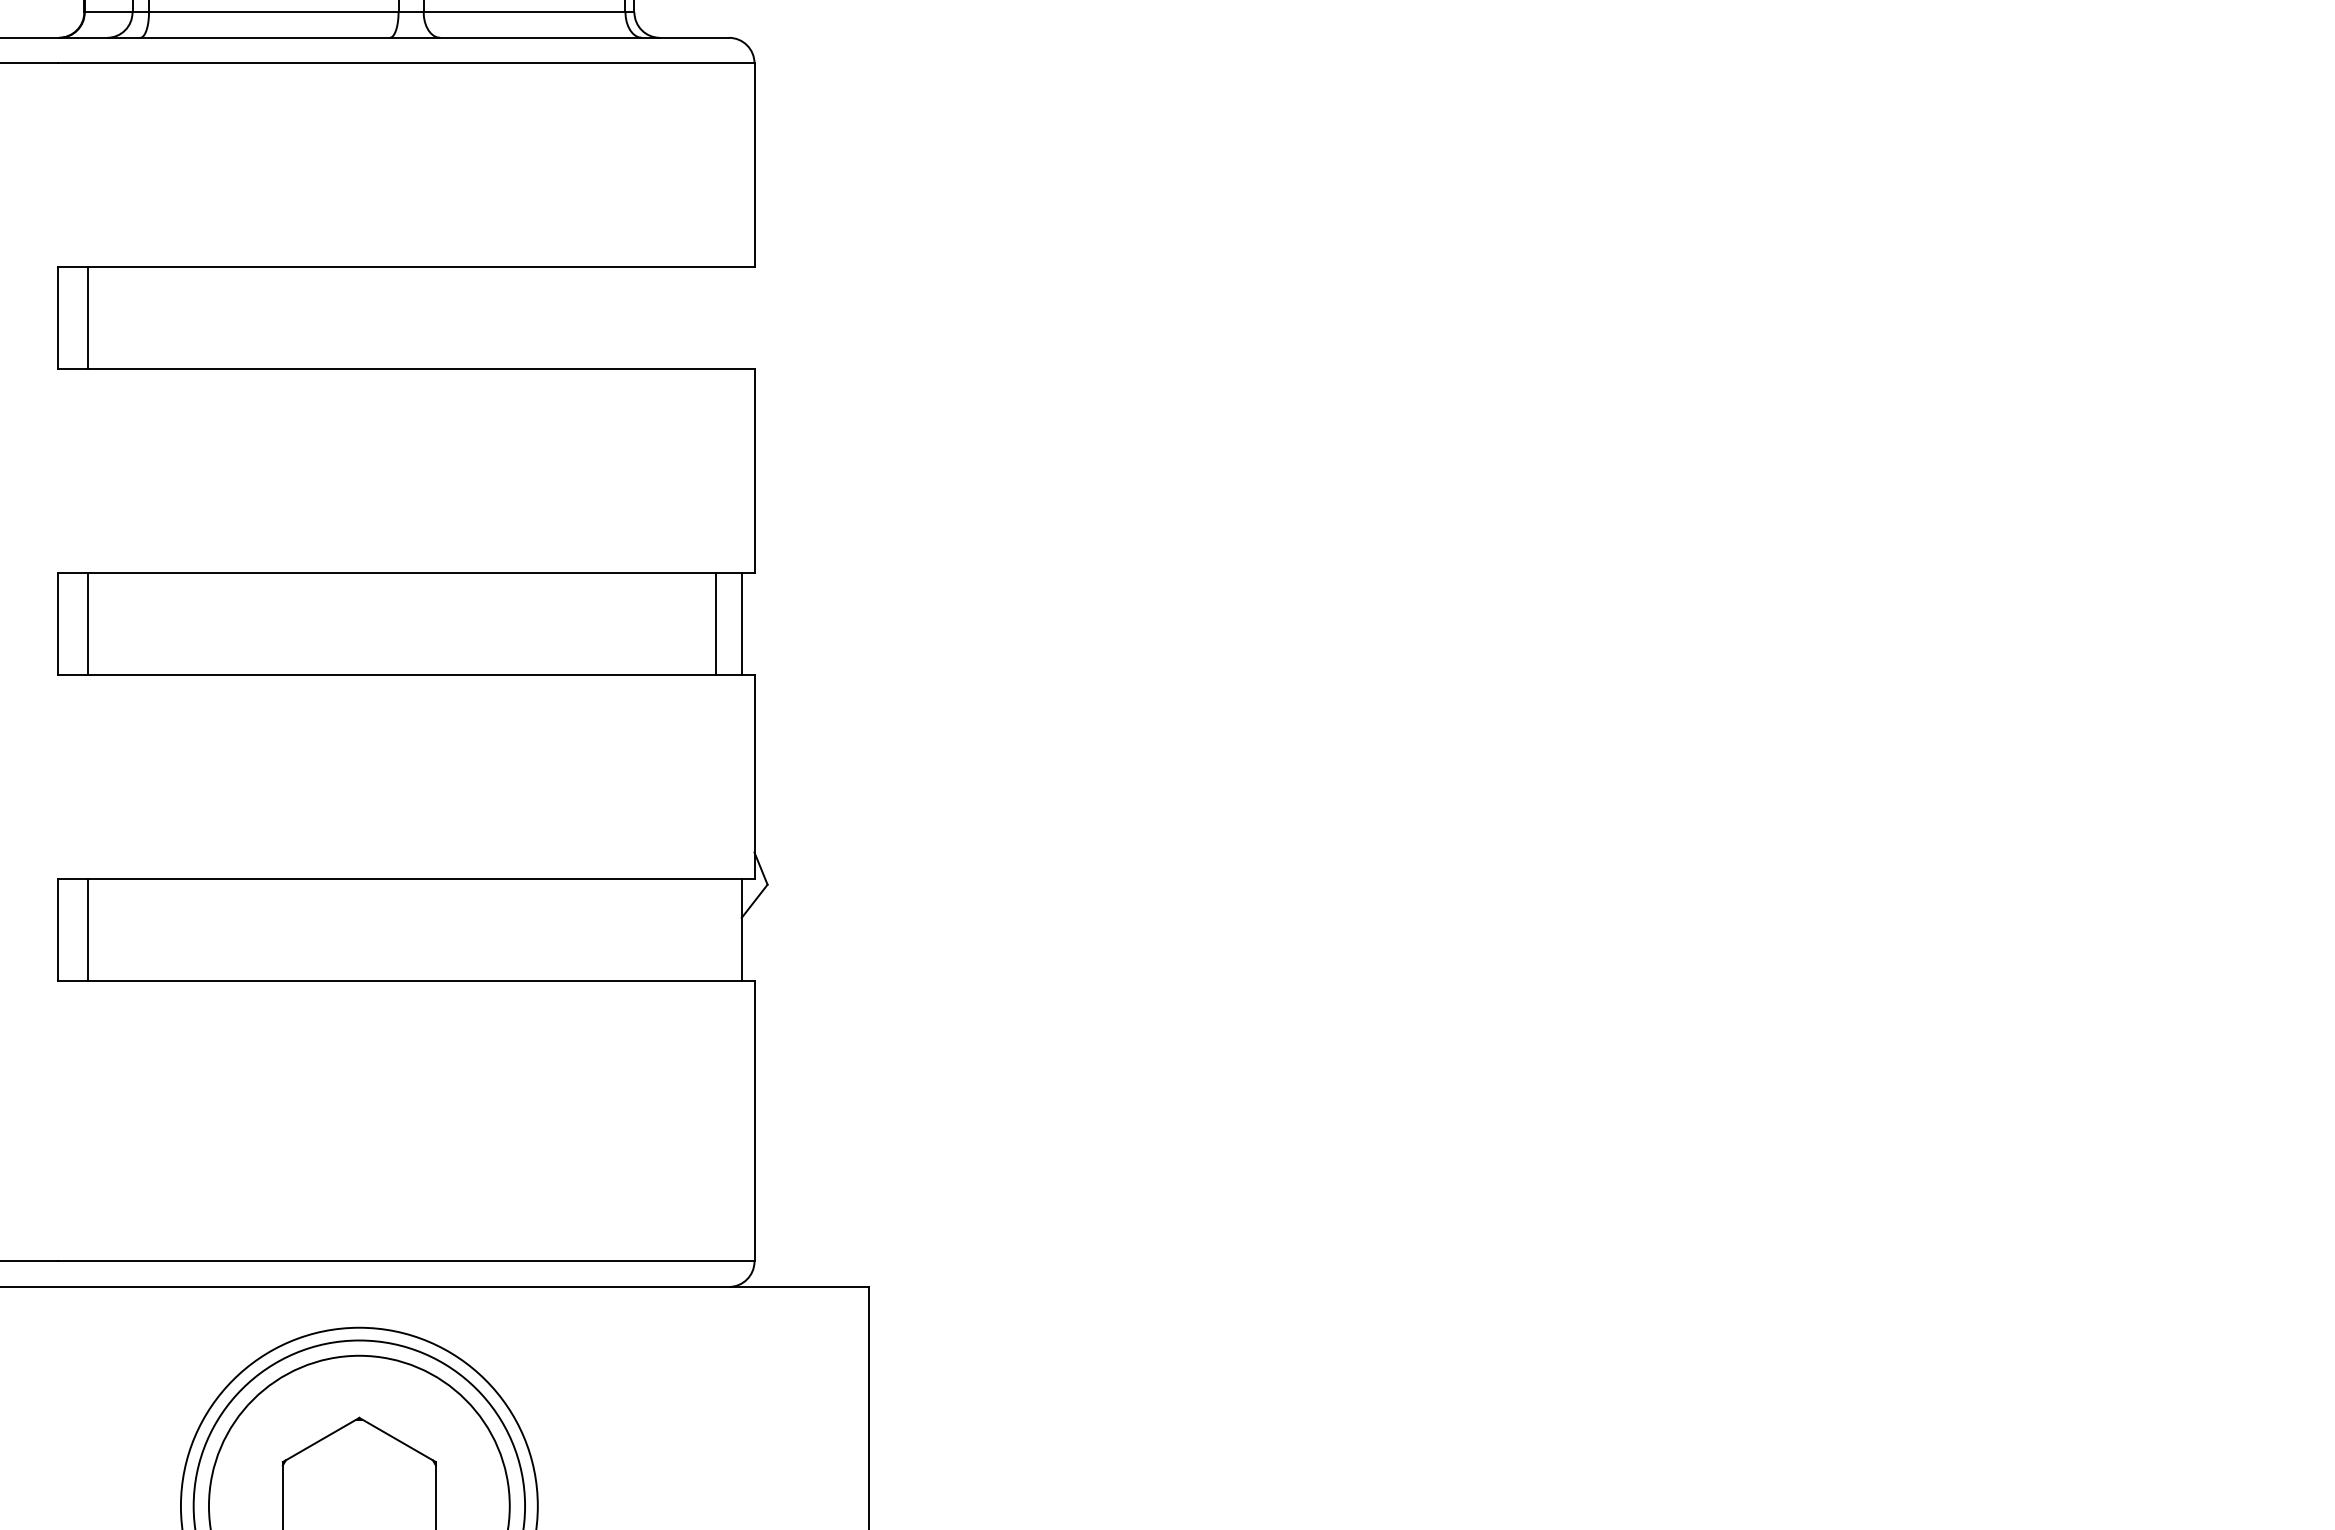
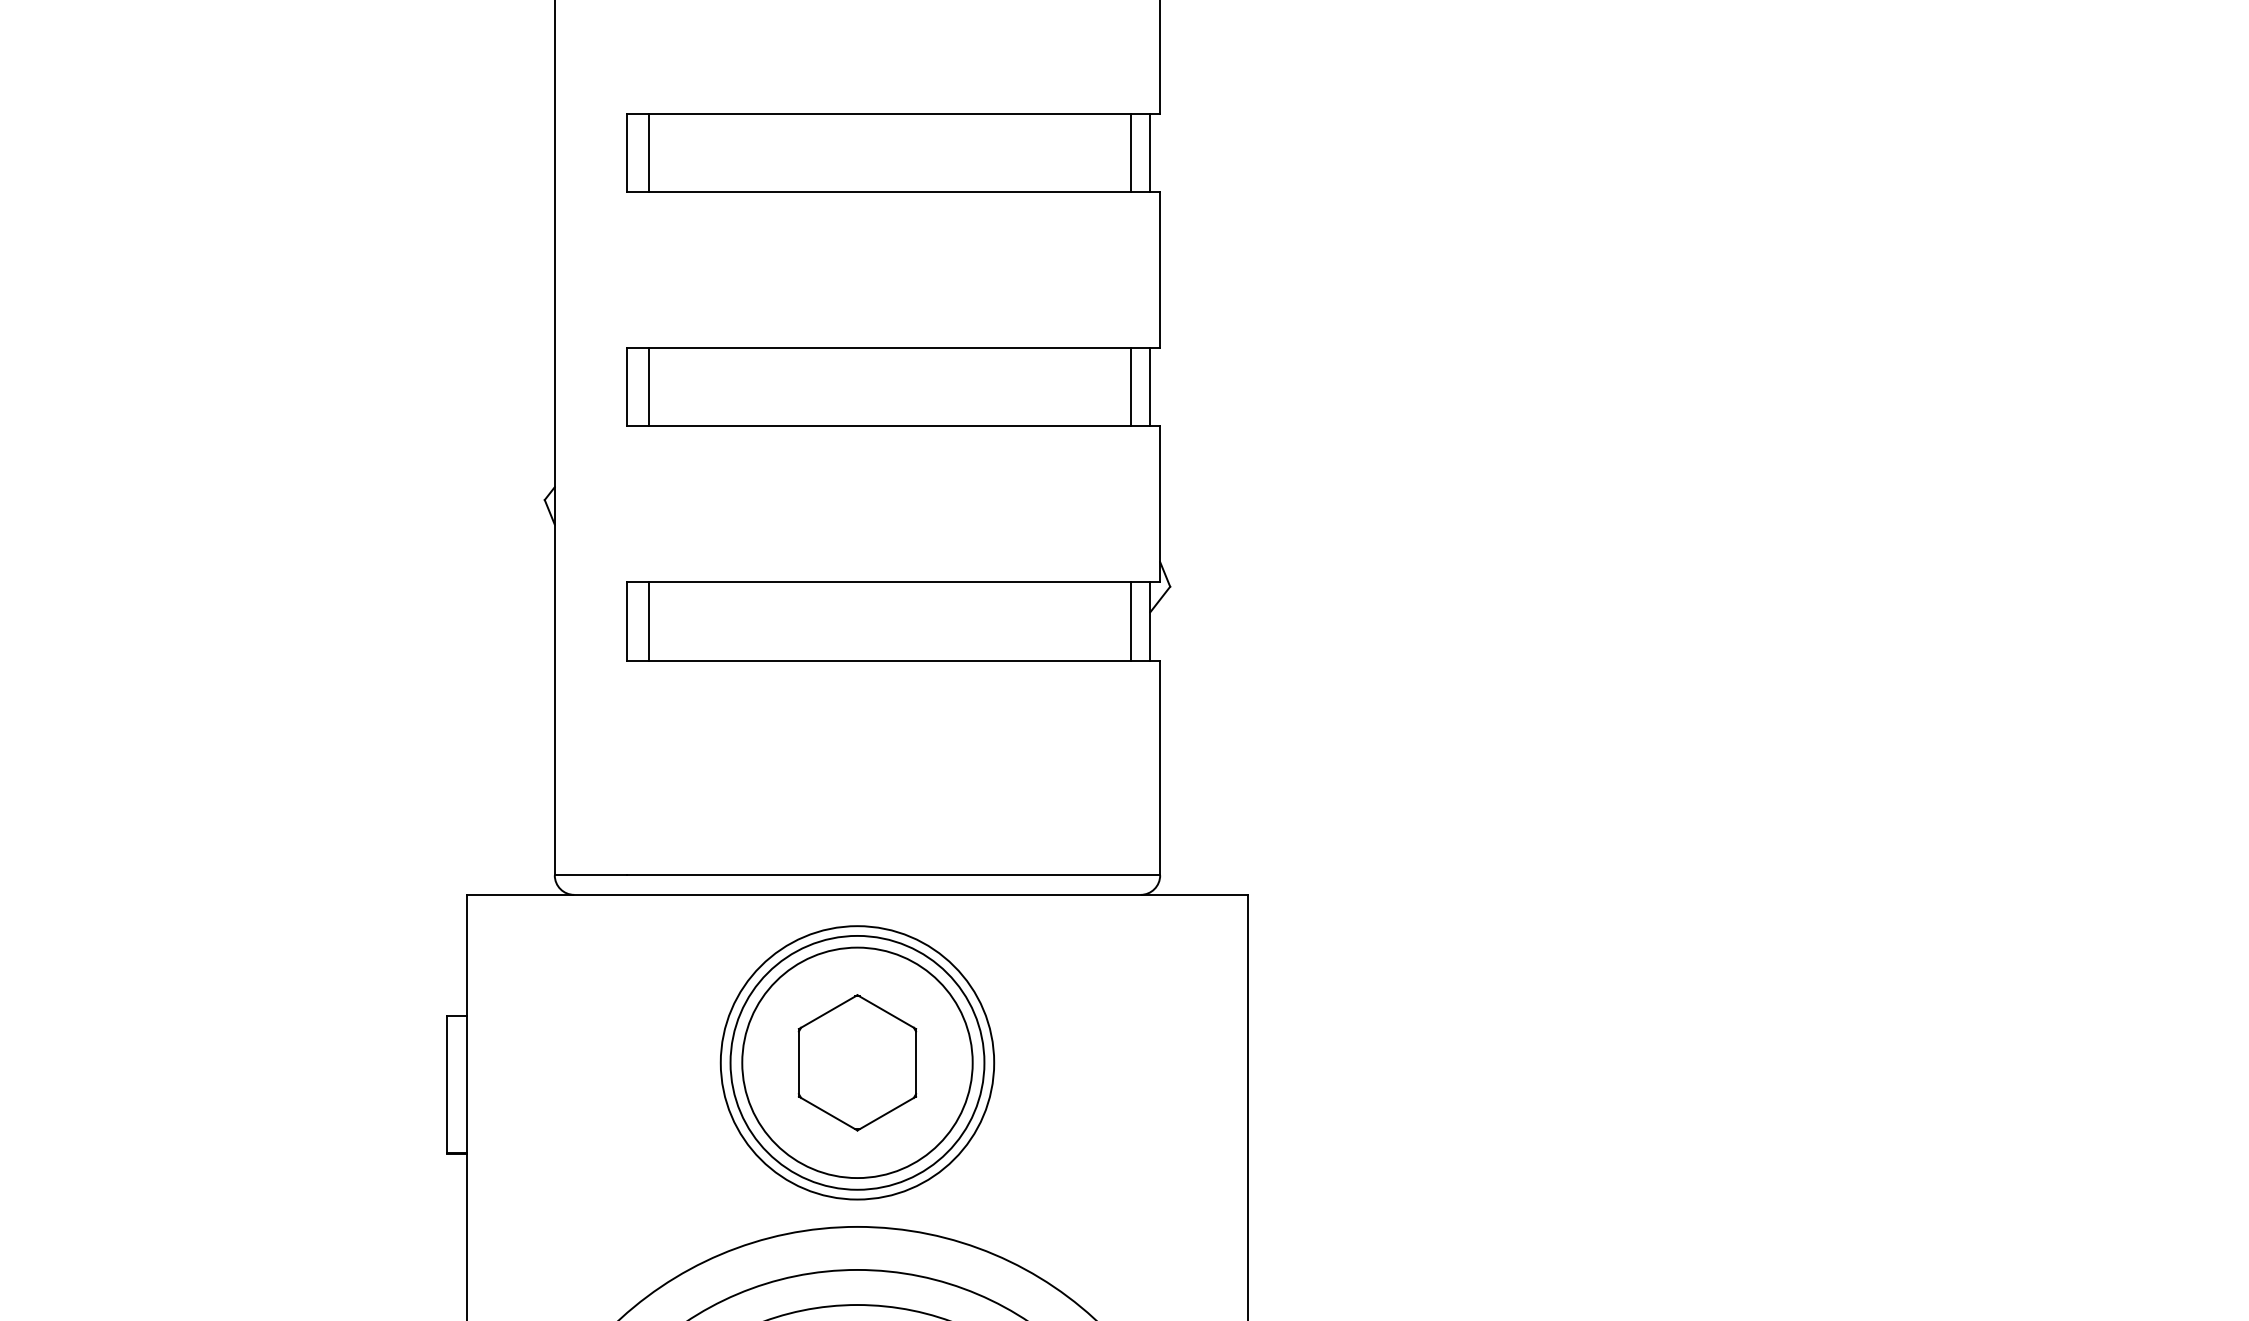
line: (715, 317) -> (1130, 152), added
line: (740, 317) -> (1149, 152), added
line: (715, 930) -> (1130, 621), added

